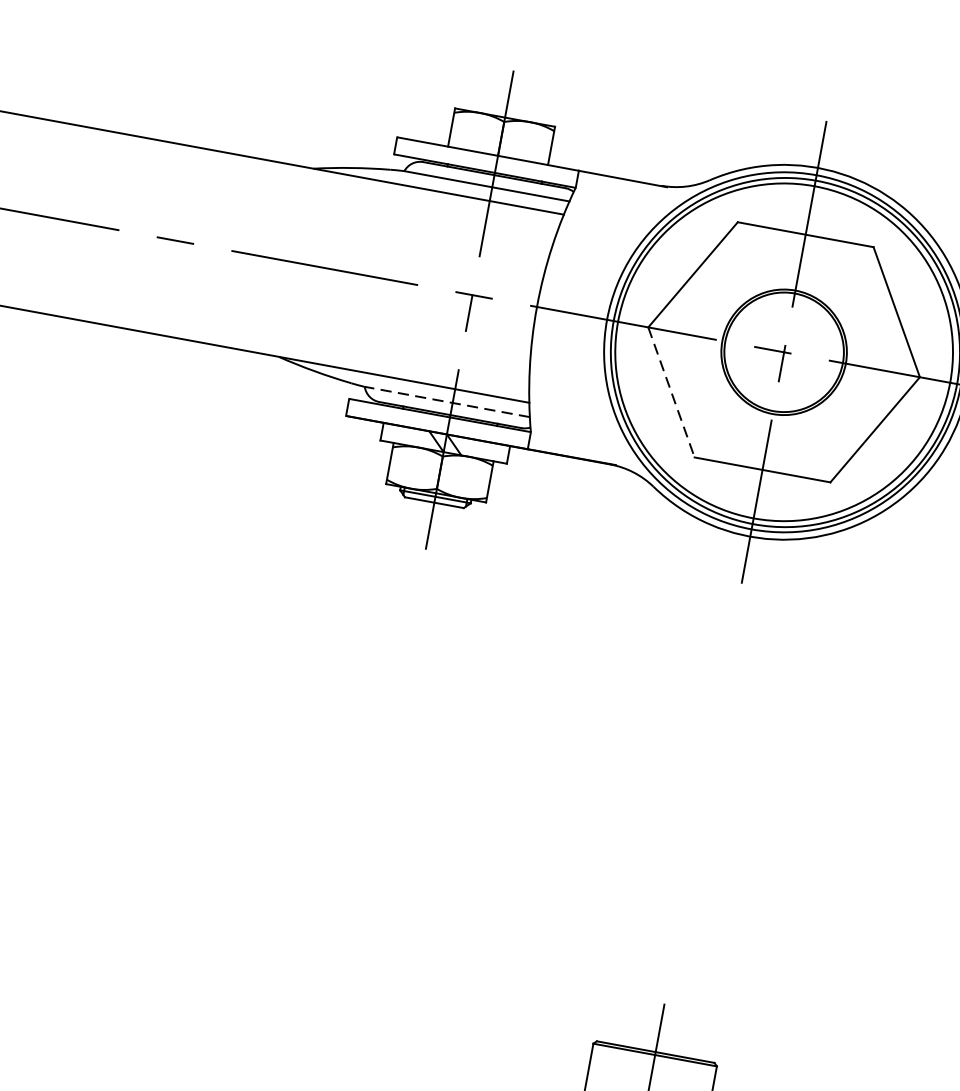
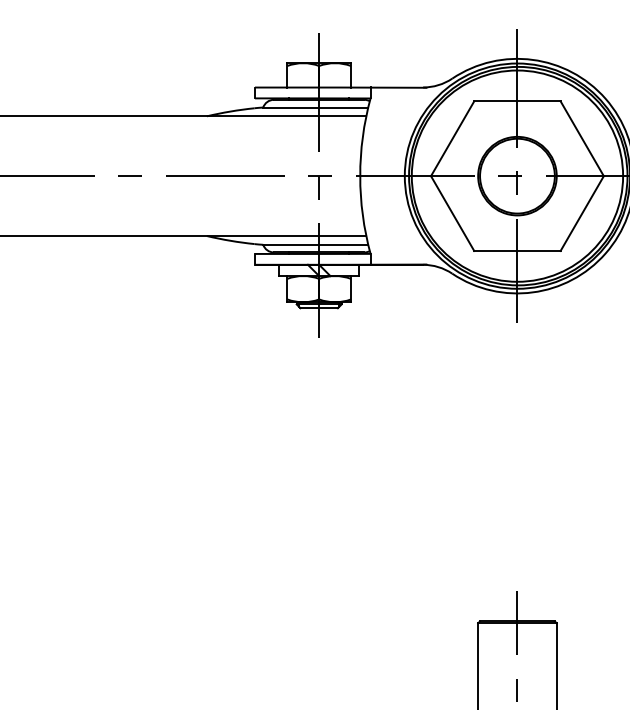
line: (670, 393) -> (452, 214), dashed -> solid
line: (447, 401) -> (315, 244), dashed -> solid

